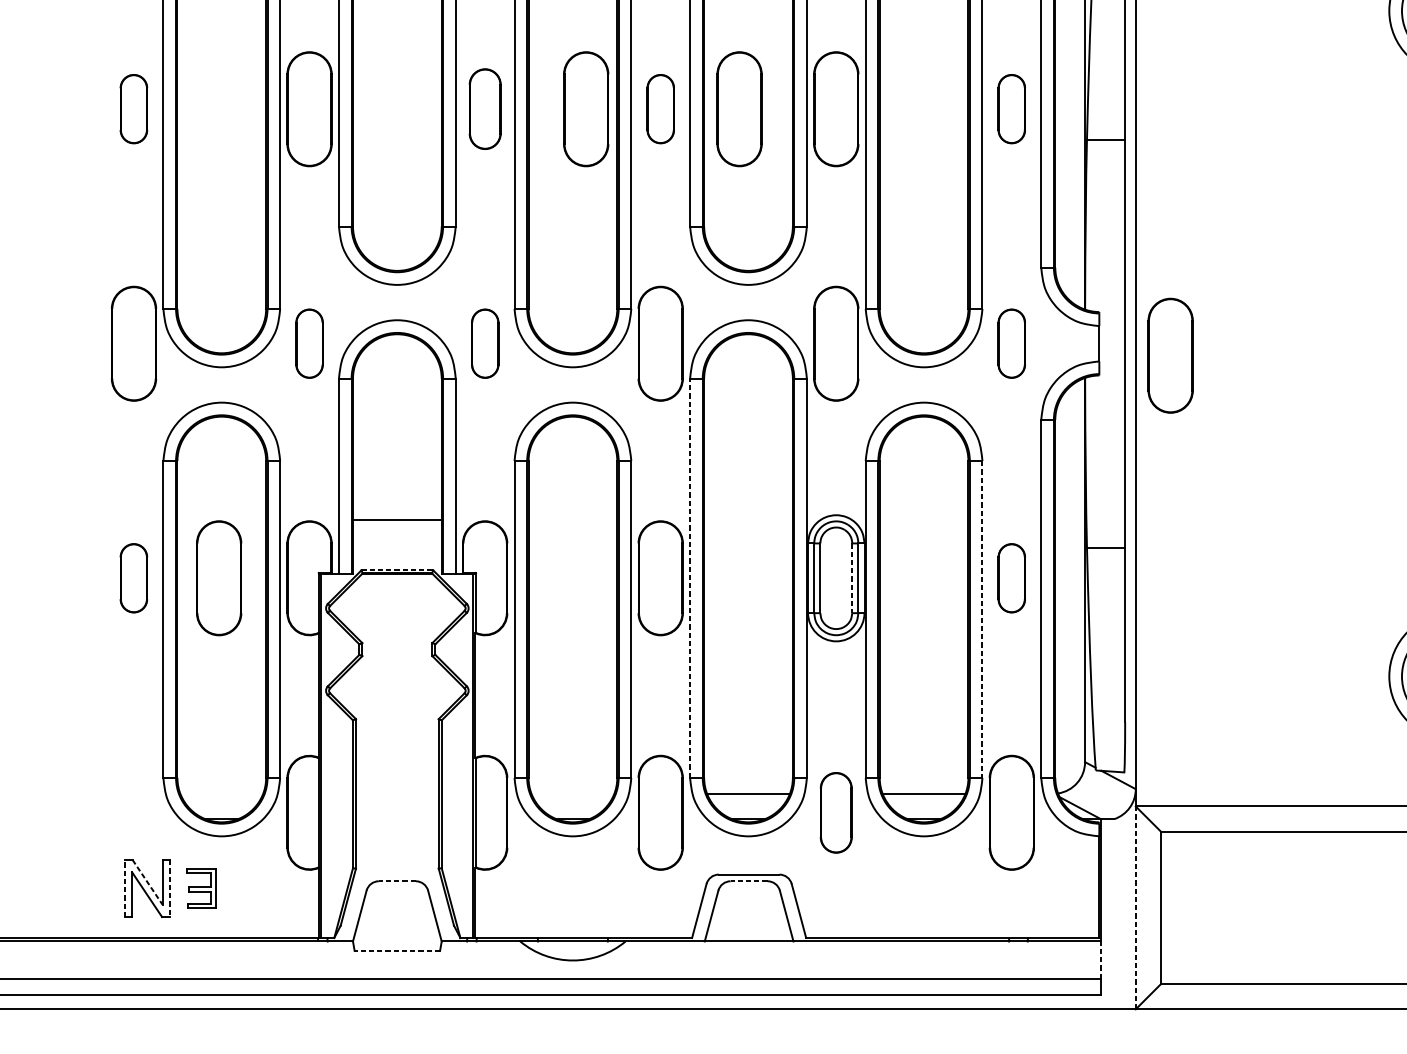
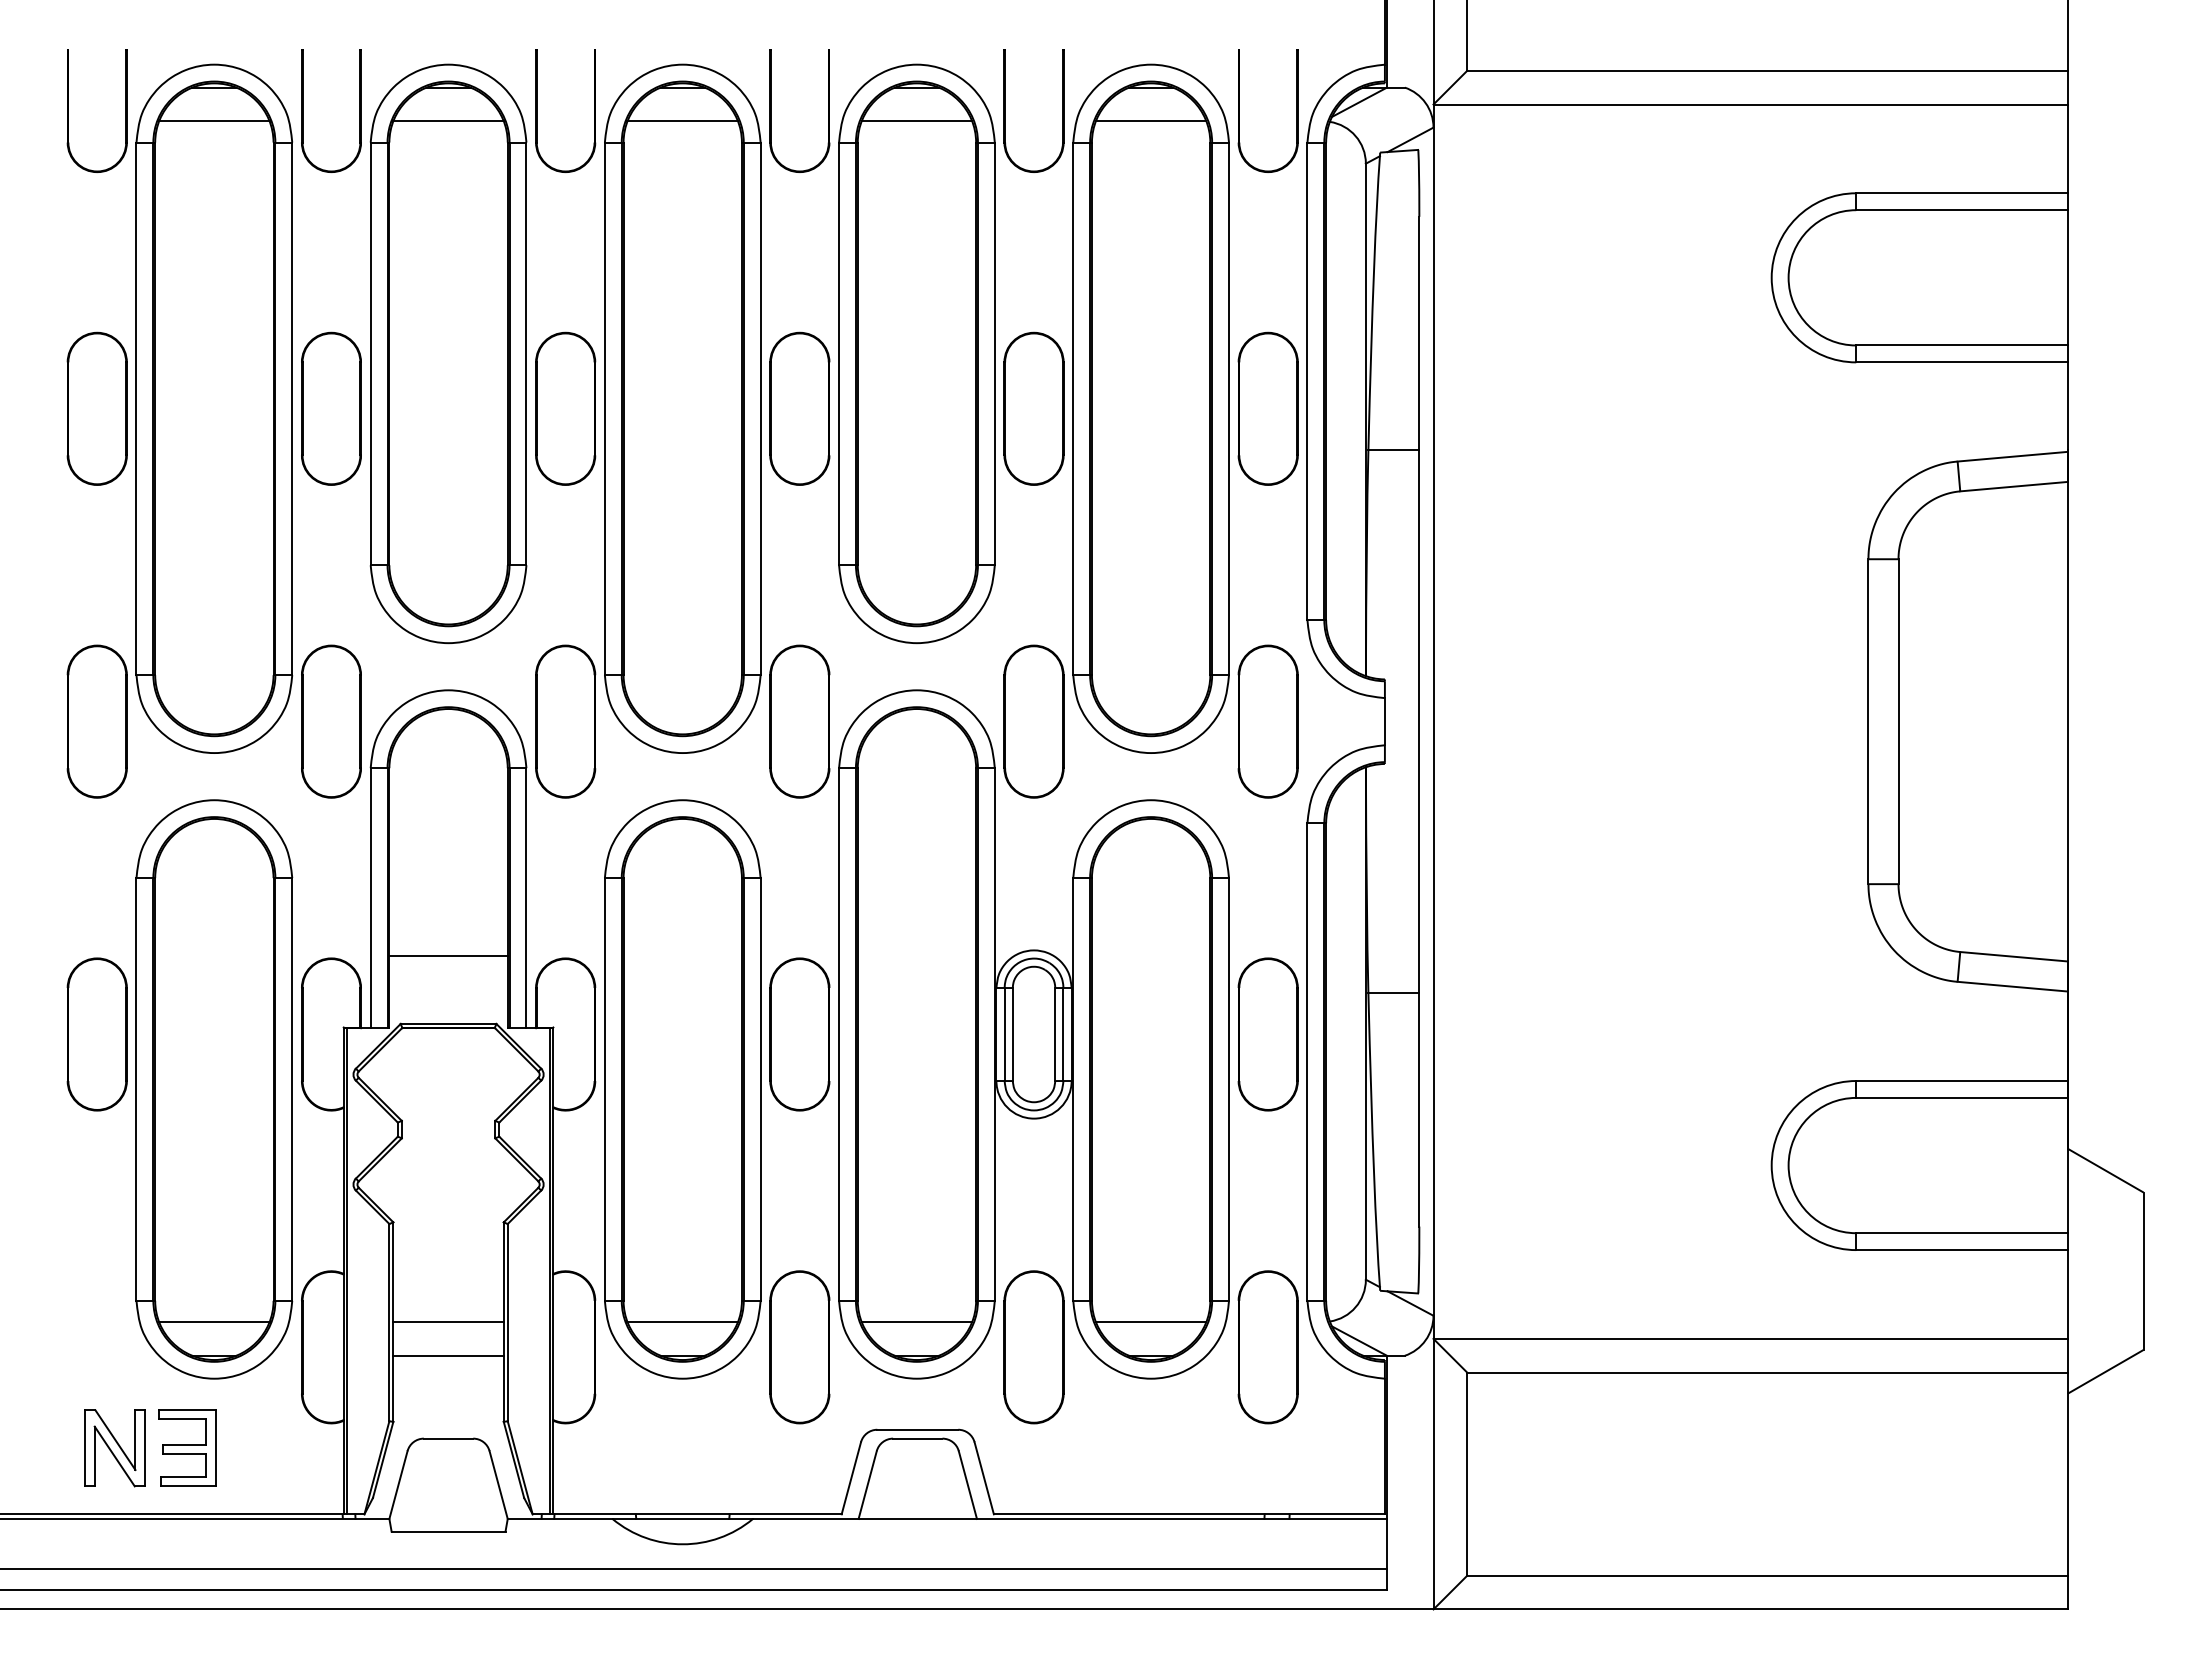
part: (133, 108) -> (96, 408), size x1.67
part: (485, 108) -> (565, 408), size x1.43
part: (586, 108) -> (700, 408), removed
part: (660, 108) -> (799, 408), size x1.67
part: (739, 108) -> (904, 408), removed
part: (1011, 108) -> (1267, 408), size x1.67
part: (309, 343) -> (331, 721), size x1.67
part: (485, 343) -> (565, 721), size x1.67
part: (1011, 343) -> (1267, 721), size x1.67
part: (1170, 355) -> (1479, 737), removed
line: (397, 570) -> (448, 1023), dashed -> solid
part: (133, 578) -> (96, 1034), size x1.67
part: (218, 578) -> (210, 1034), removed
line: (690, 578) -> (839, 1034), dashed -> solid
part: (1011, 578) -> (1267, 1034), size x1.67
line: (852, 579) -> (1055, 1035), dashed -> solid
line: (982, 619) -> (1229, 1089), dashed -> solid
line: (221, 793) -> (214, 1321), added
line: (397, 793) -> (448, 1321), added
line: (572, 793) -> (682, 1321), added
part: (835, 812) -> (1033, 1347), size x1.43
line: (397, 818) -> (448, 1355), added
line: (397, 881) -> (448, 1438), dashed -> solid
line: (748, 881) -> (917, 1438), dashed -> solid
line: (147, 882) -> (115, 1440), dashed -> solid
line: (125, 887) -> (85, 1447), dashed -> solid
part: (201, 887) -> (187, 1447), size x1.43
line: (170, 888) -> (145, 1448), dashed -> solid
line: (1135, 907) -> (1433, 1473), dashed -> solid
line: (397, 950) -> (448, 1531), dashed -> solid
line: (1101, 959) -> (1387, 1543), dashed -> solid

